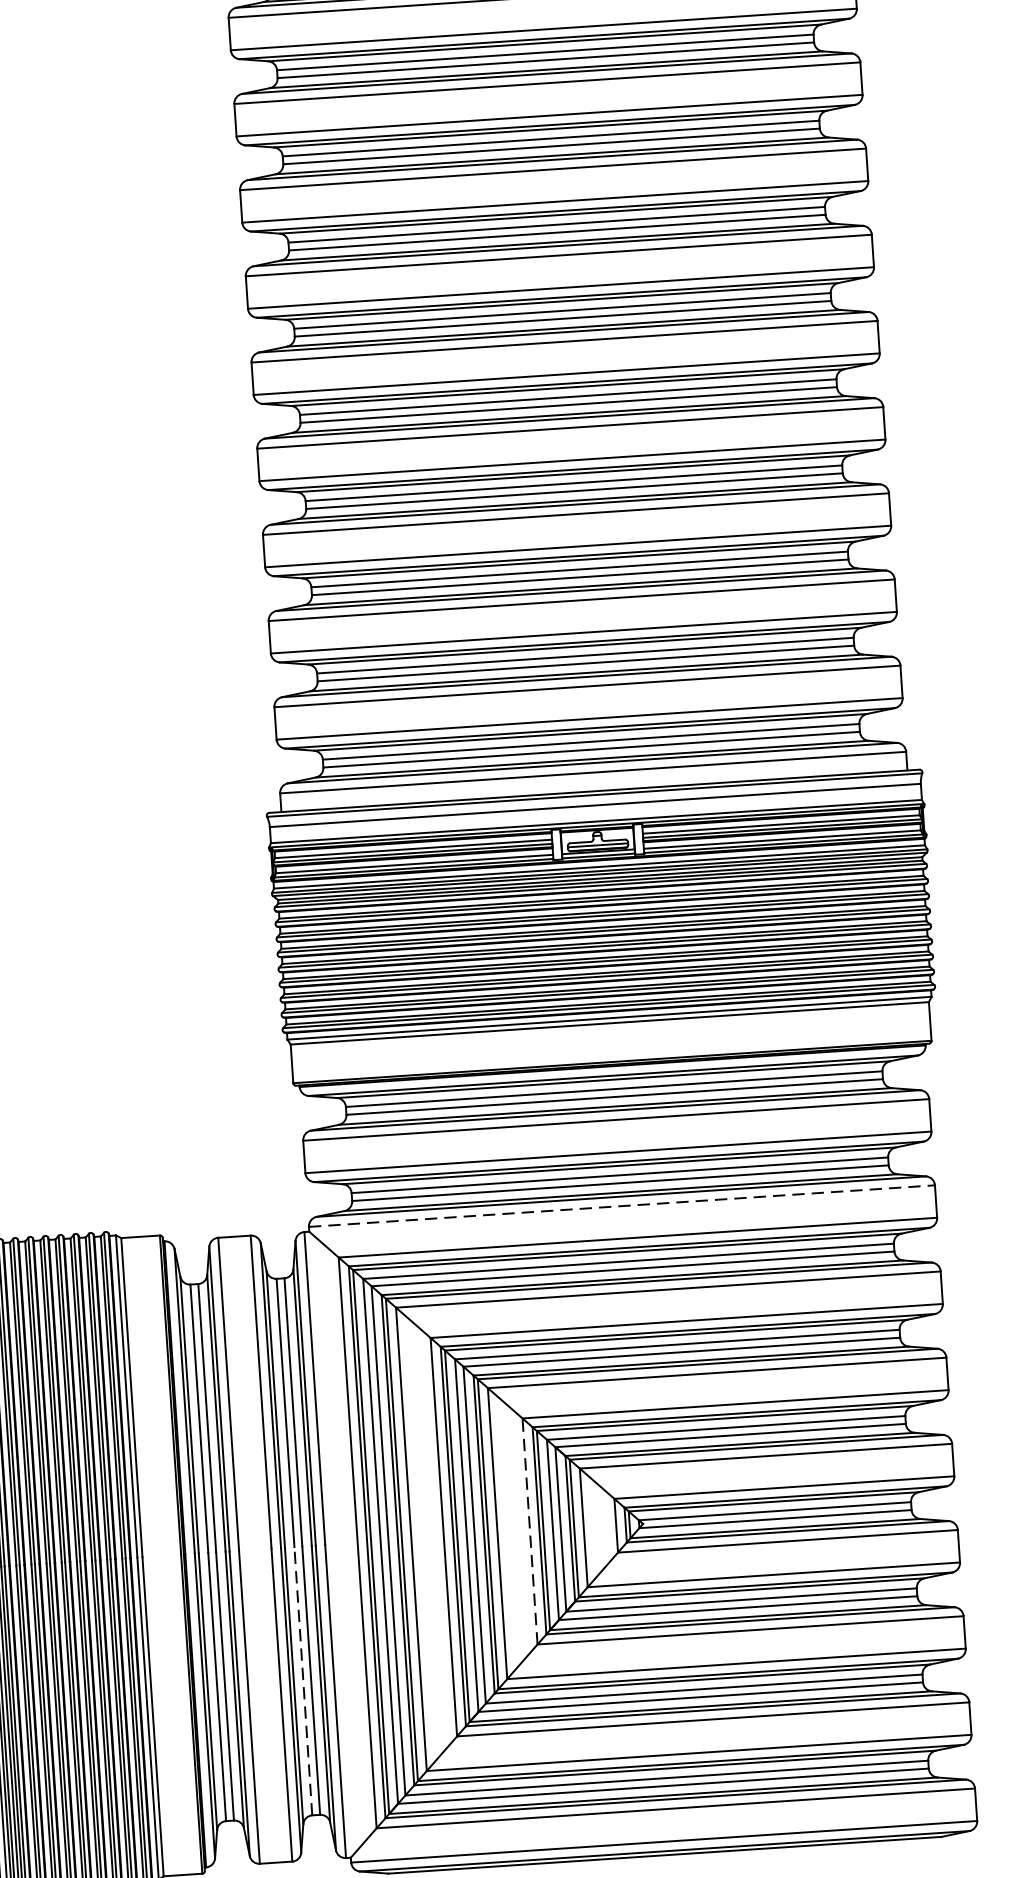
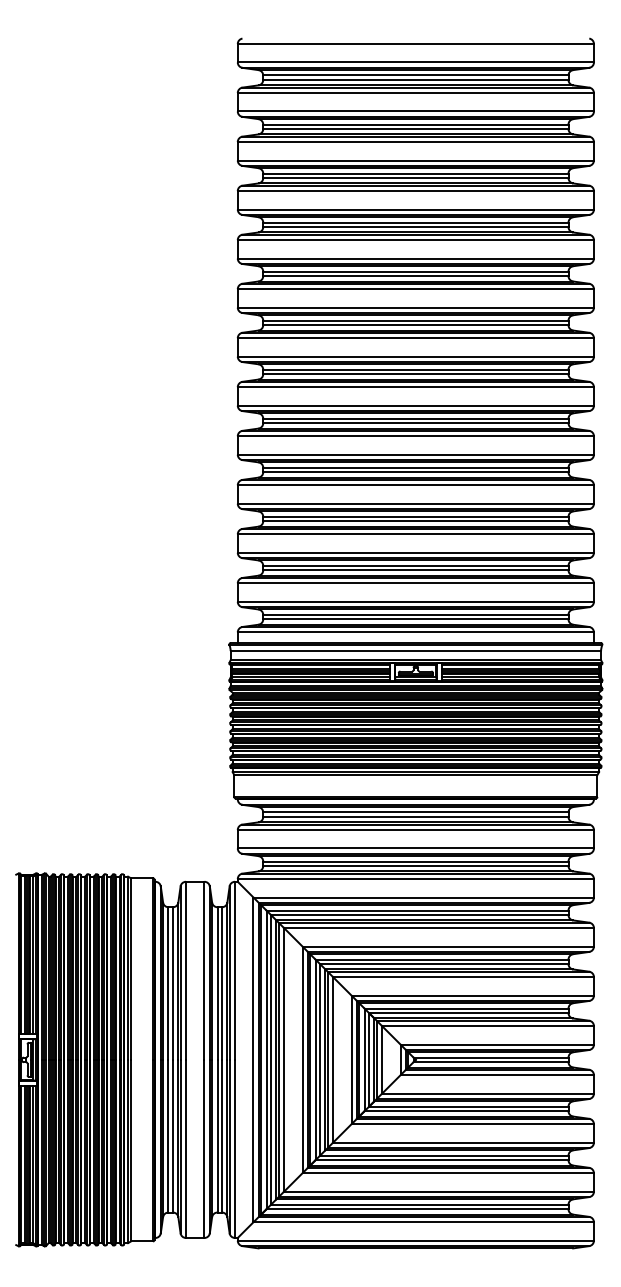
line: (623, 1206) -> (416, 879), dashed -> solid
line: (529, 1530) -> (351, 1059), dashed -> solid
line: (303, 1680) -> (217, 1135), dashed -> solid

